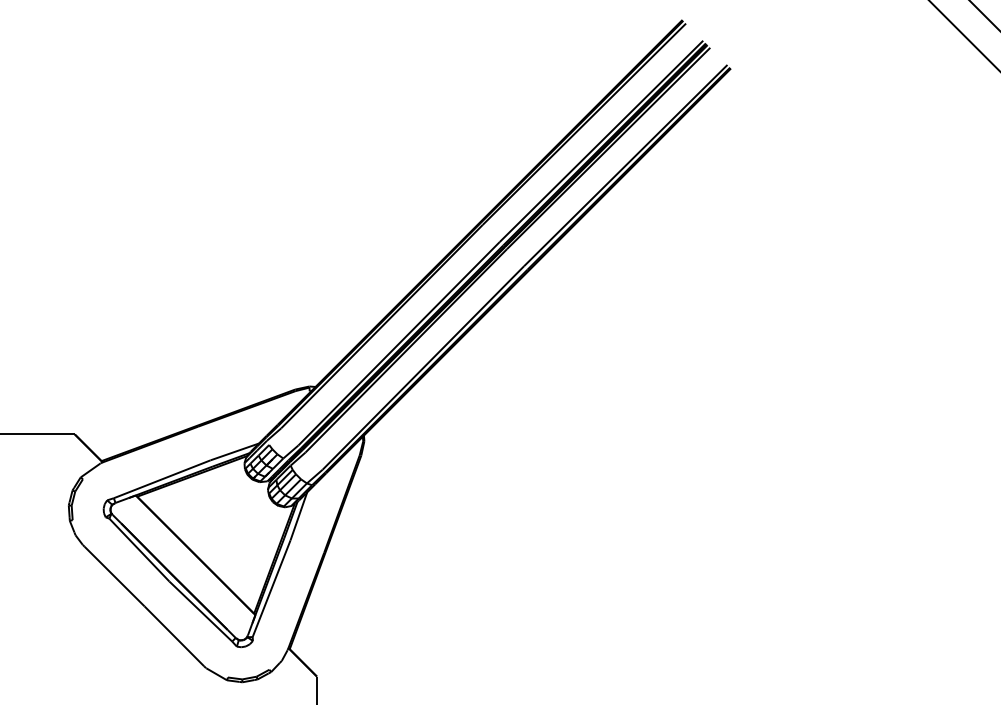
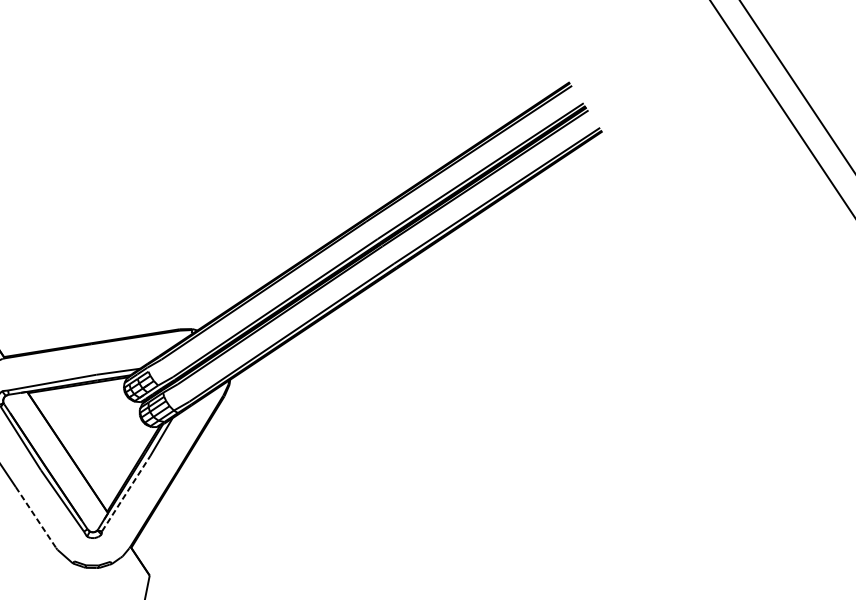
line: (271, 588) -> (126, 493), solid -> dashed
line: (174, 636) -> (36, 517), solid -> dashed

